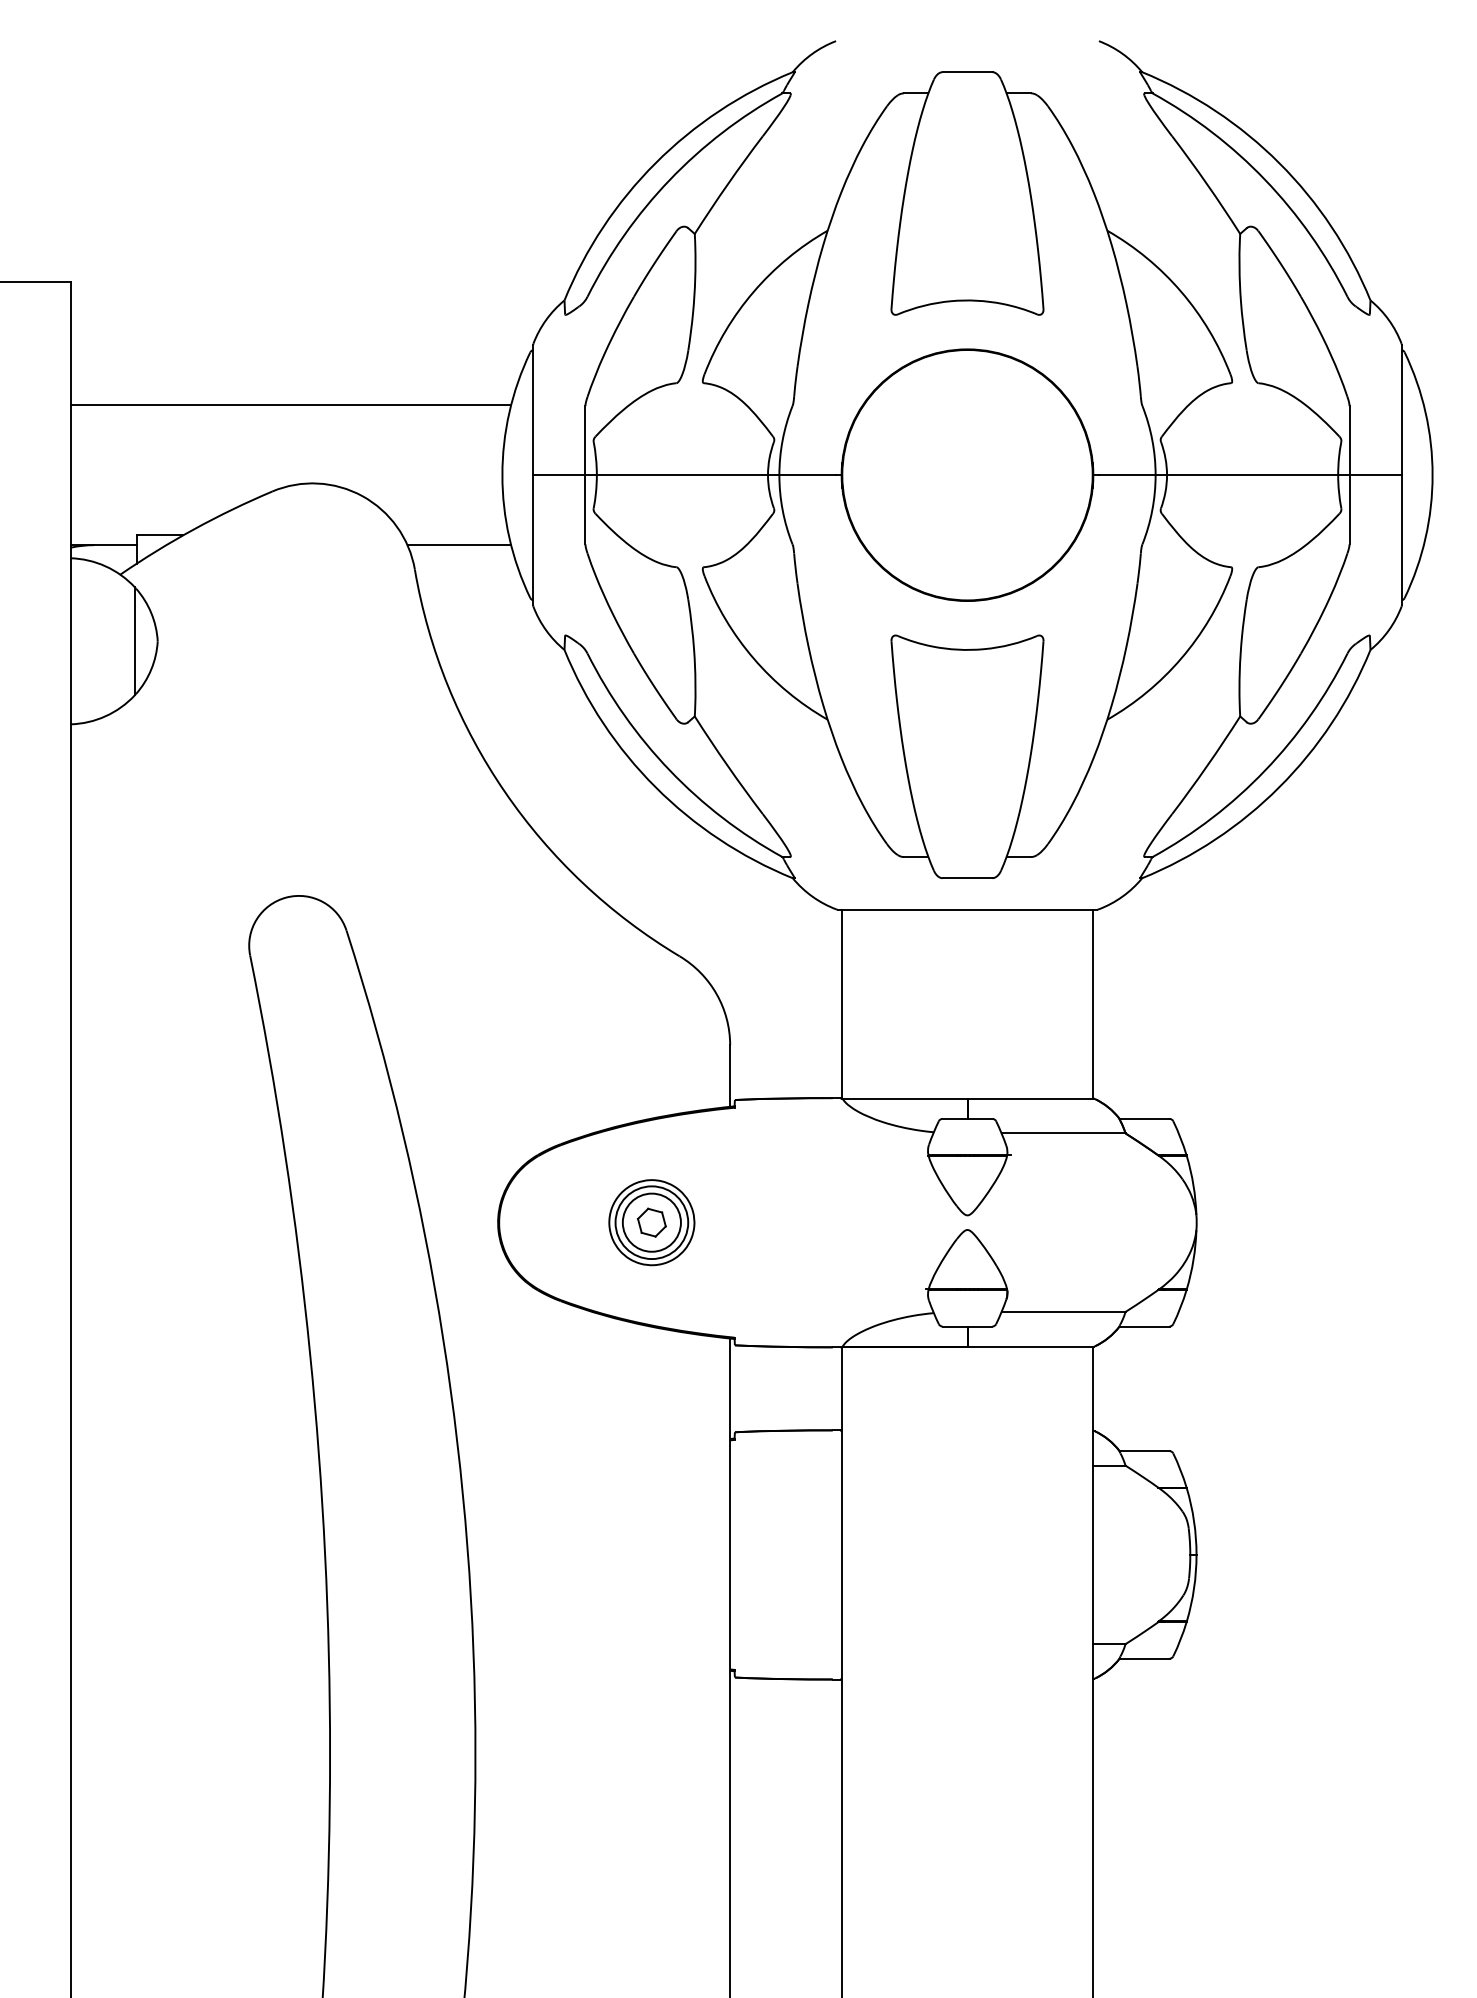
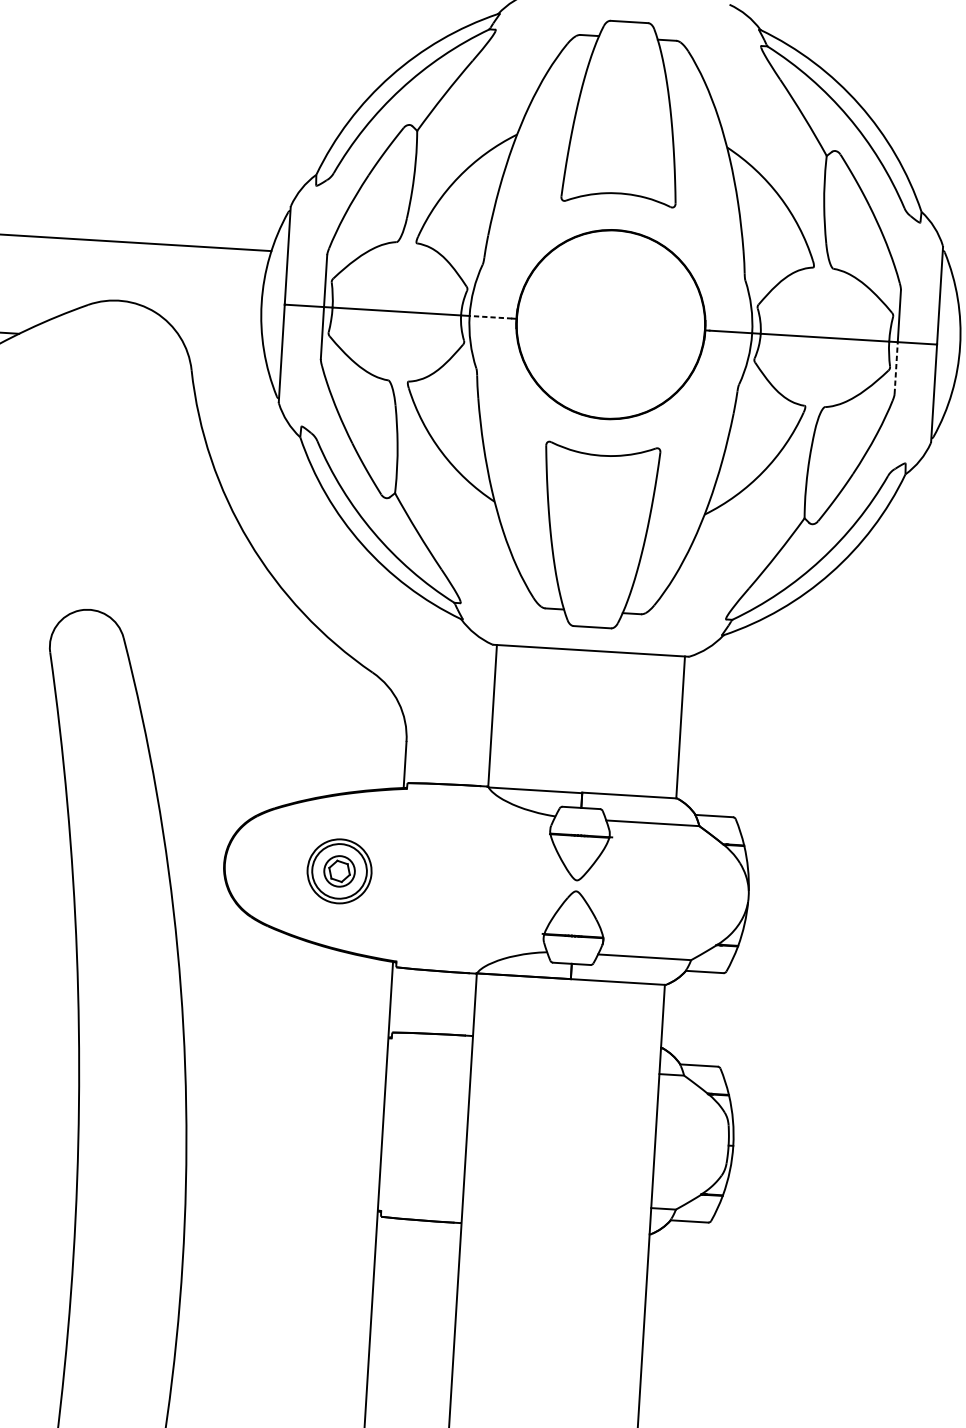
line: (807, 475) -> (490, 317), solid -> dashed
line: (1349, 509) -> (896, 367), solid -> dashed
line: (459, 545) -> (226, 354), removed
circle: (651, 1222) -> (339, 871), size x0.7

